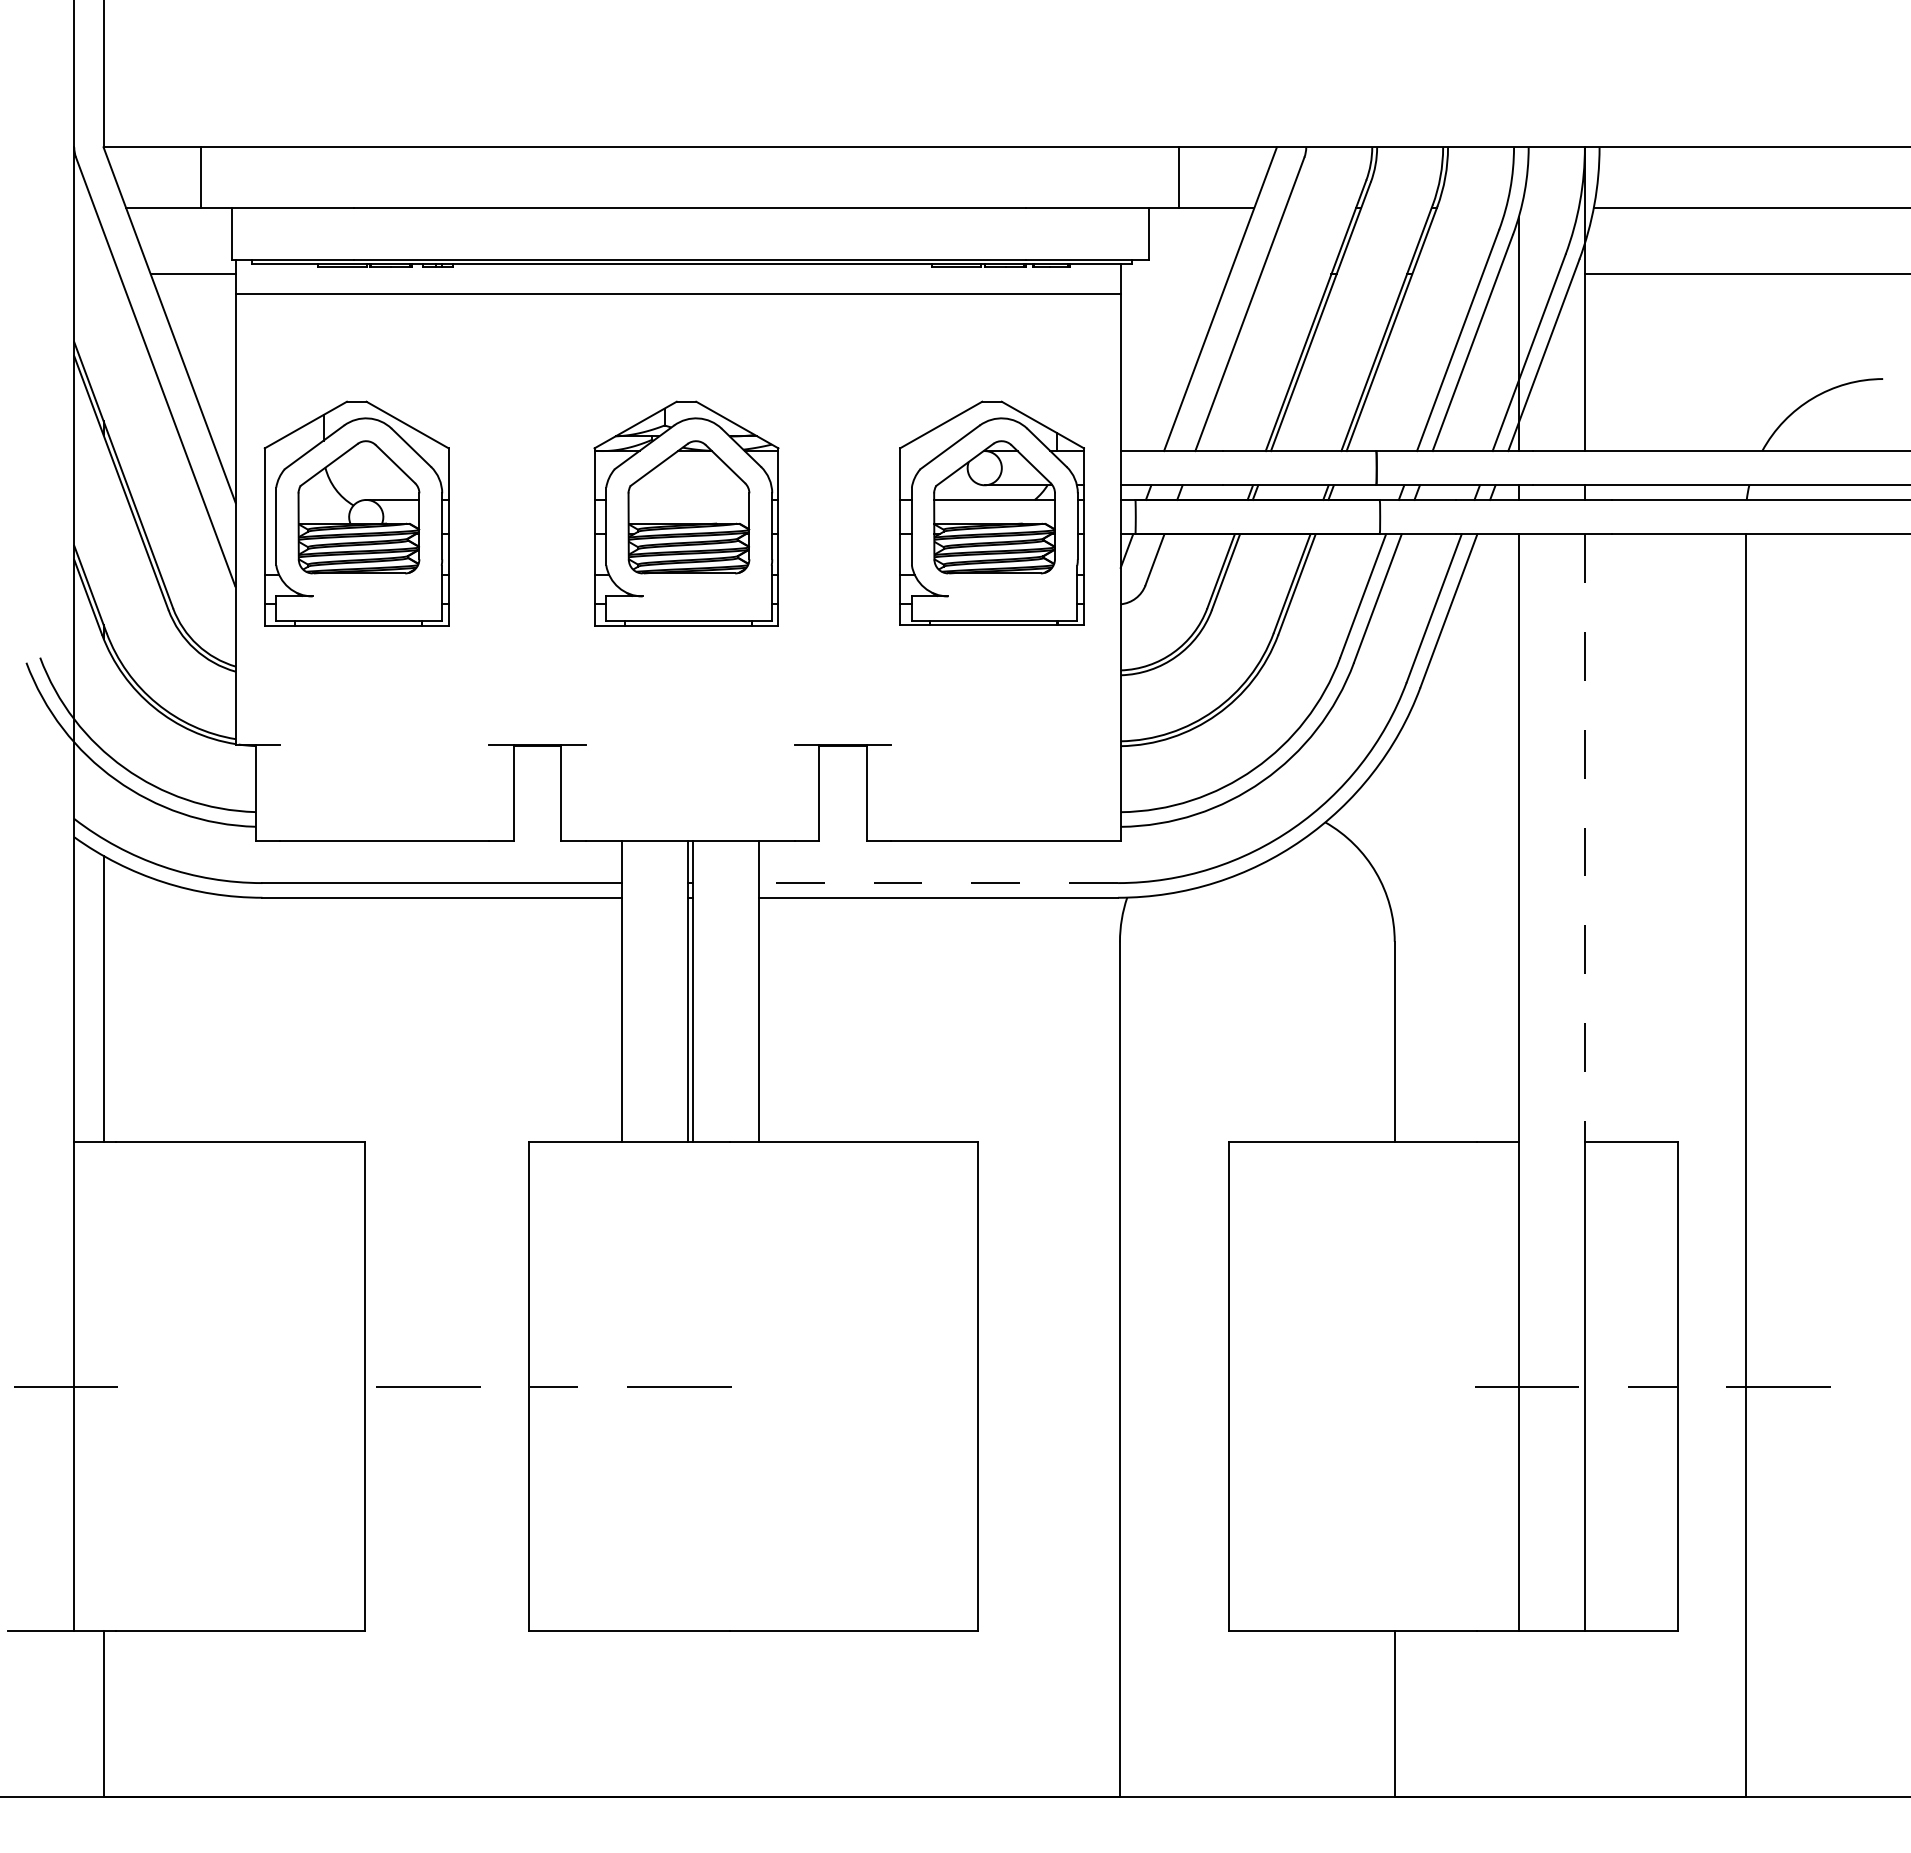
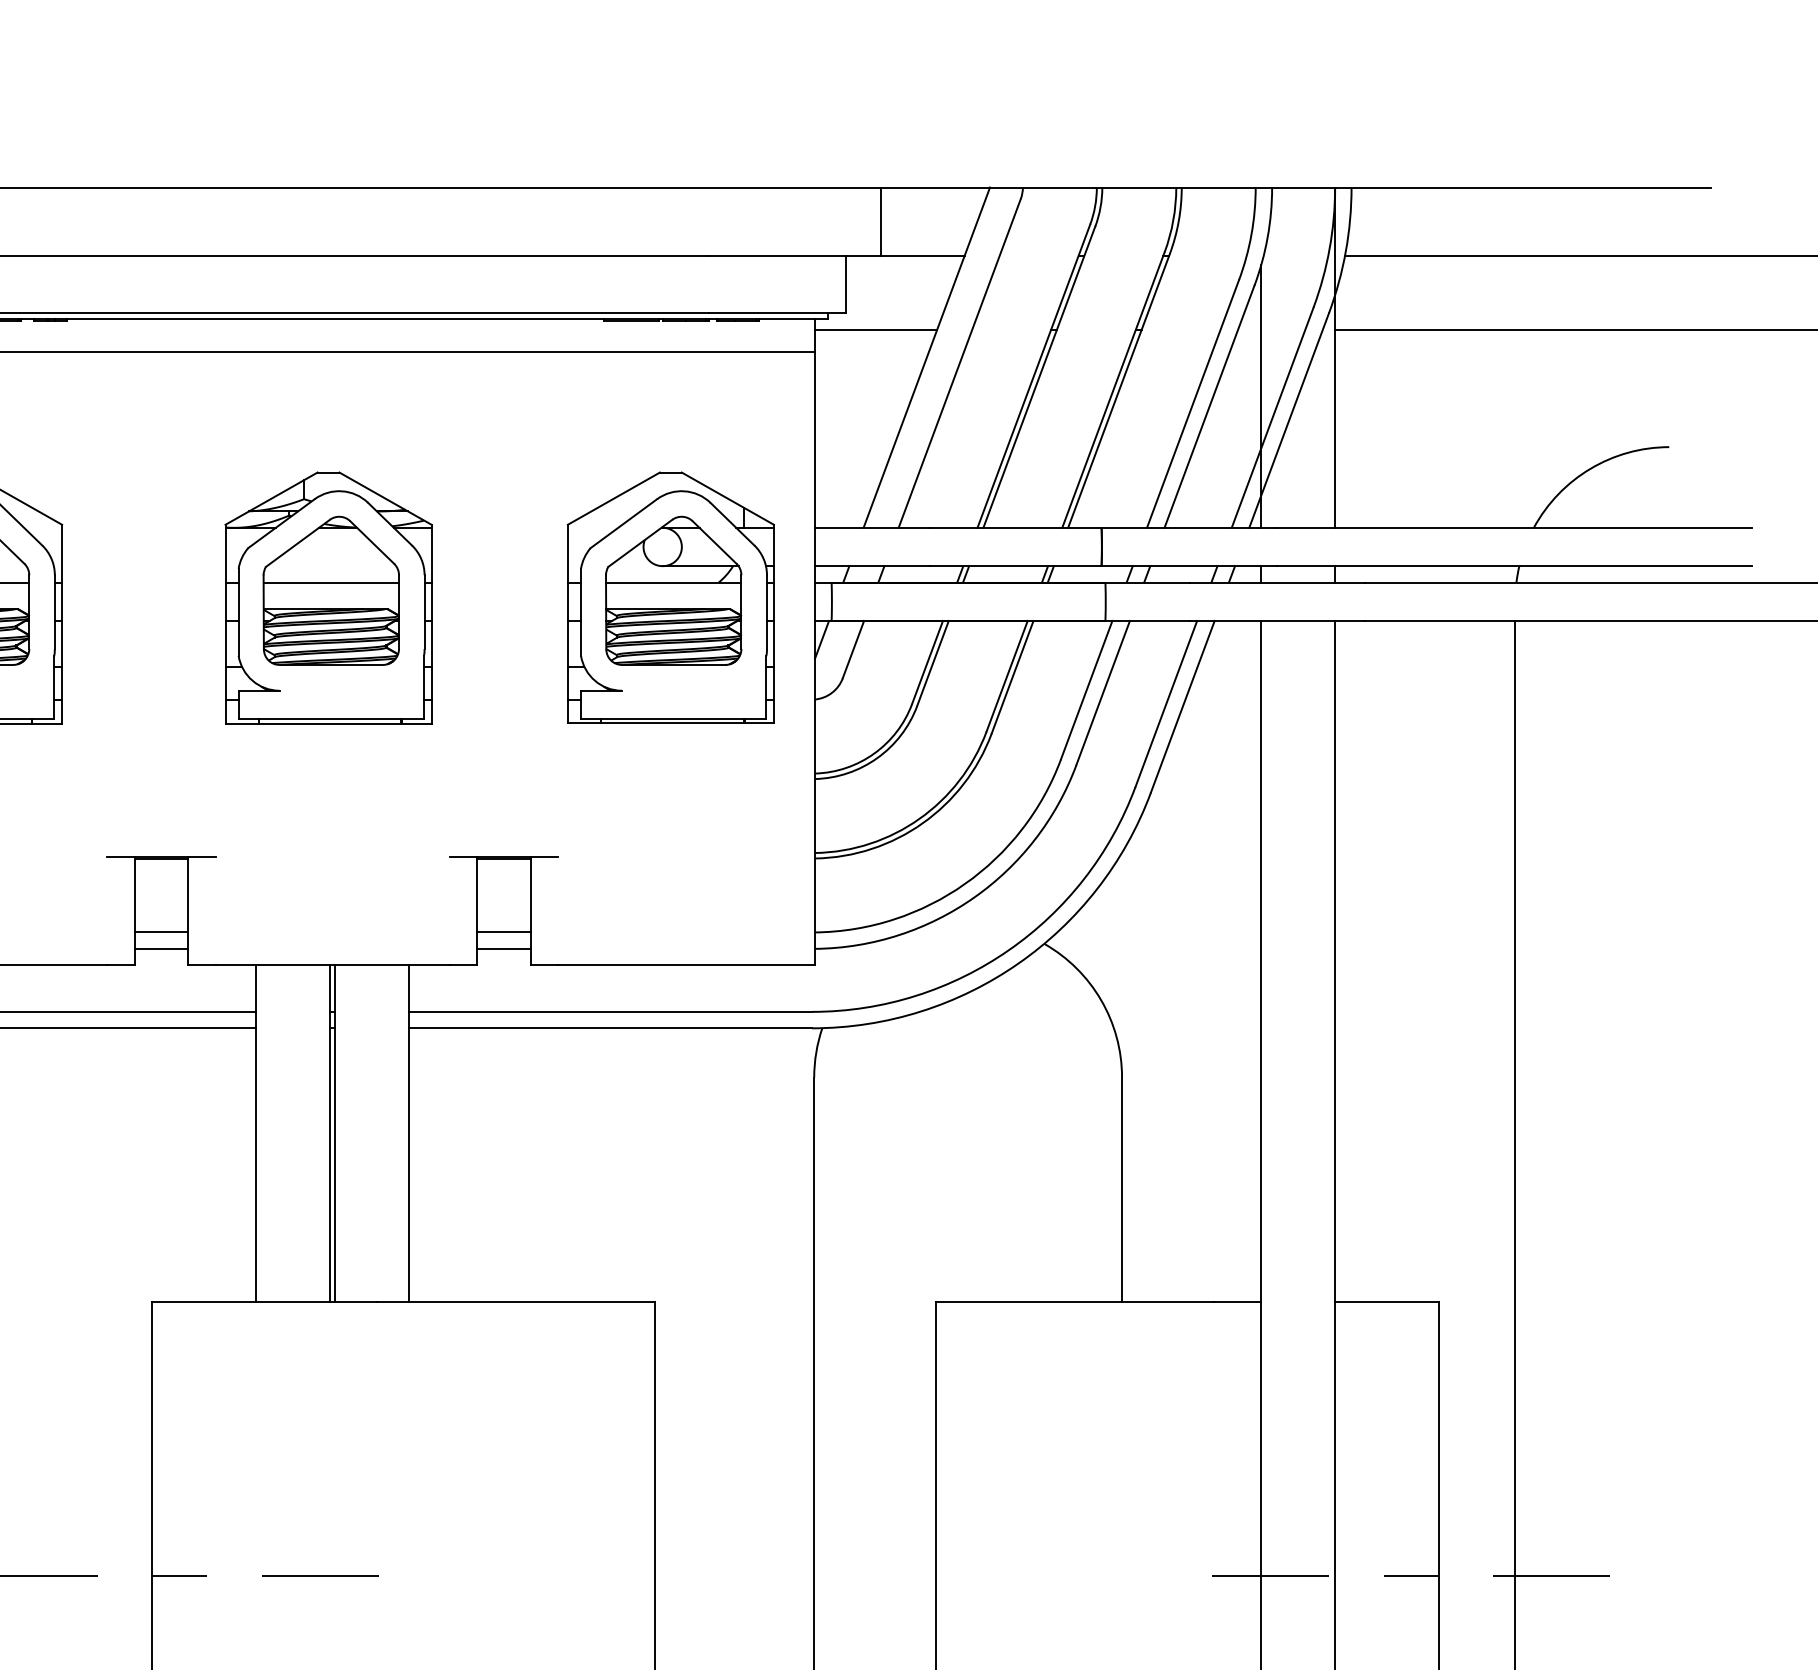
line: (1174, 274) -> (875, 330), added
line: (688, 499) -> (330, 582), added
line: (537, 812) -> (161, 932), added
line: (842, 812) -> (503, 932), added
line: (537, 826) -> (161, 948), added
line: (842, 826) -> (503, 948), added
line: (1584, 838) -> (1334, 961), dashed -> solid
line: (938, 883) -> (610, 1012), dashed -> solid

